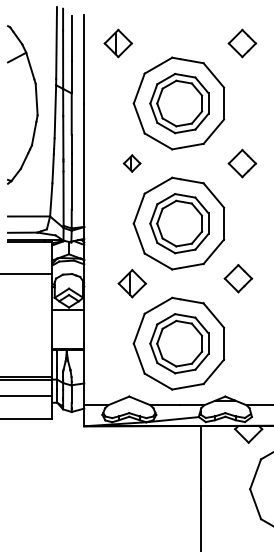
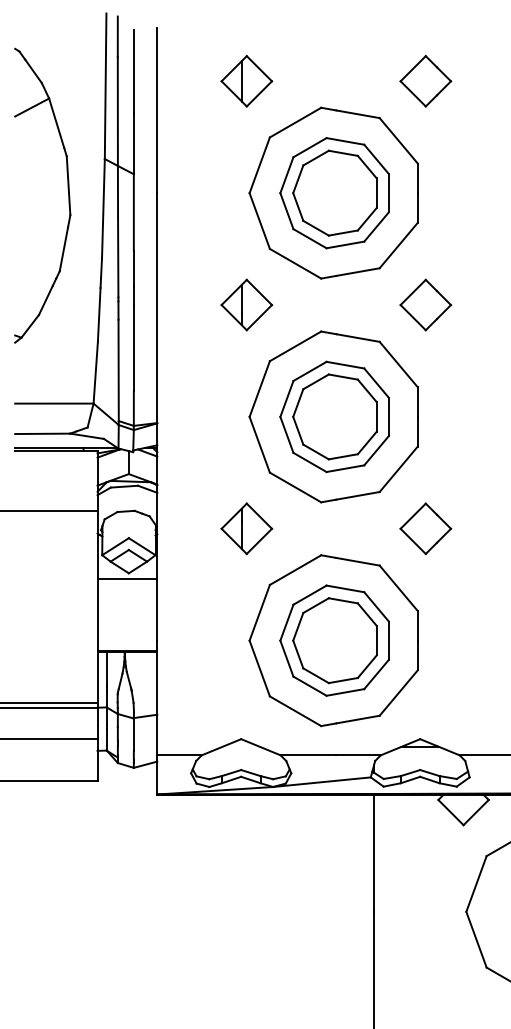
part: (117, 43) -> (245, 81), moved
part: (242, 43) -> (425, 81), moved
part: (131, 163) -> (245, 304), size x1.67
part: (242, 163) -> (425, 304), moved
part: (238, 278) -> (425, 528), moved

